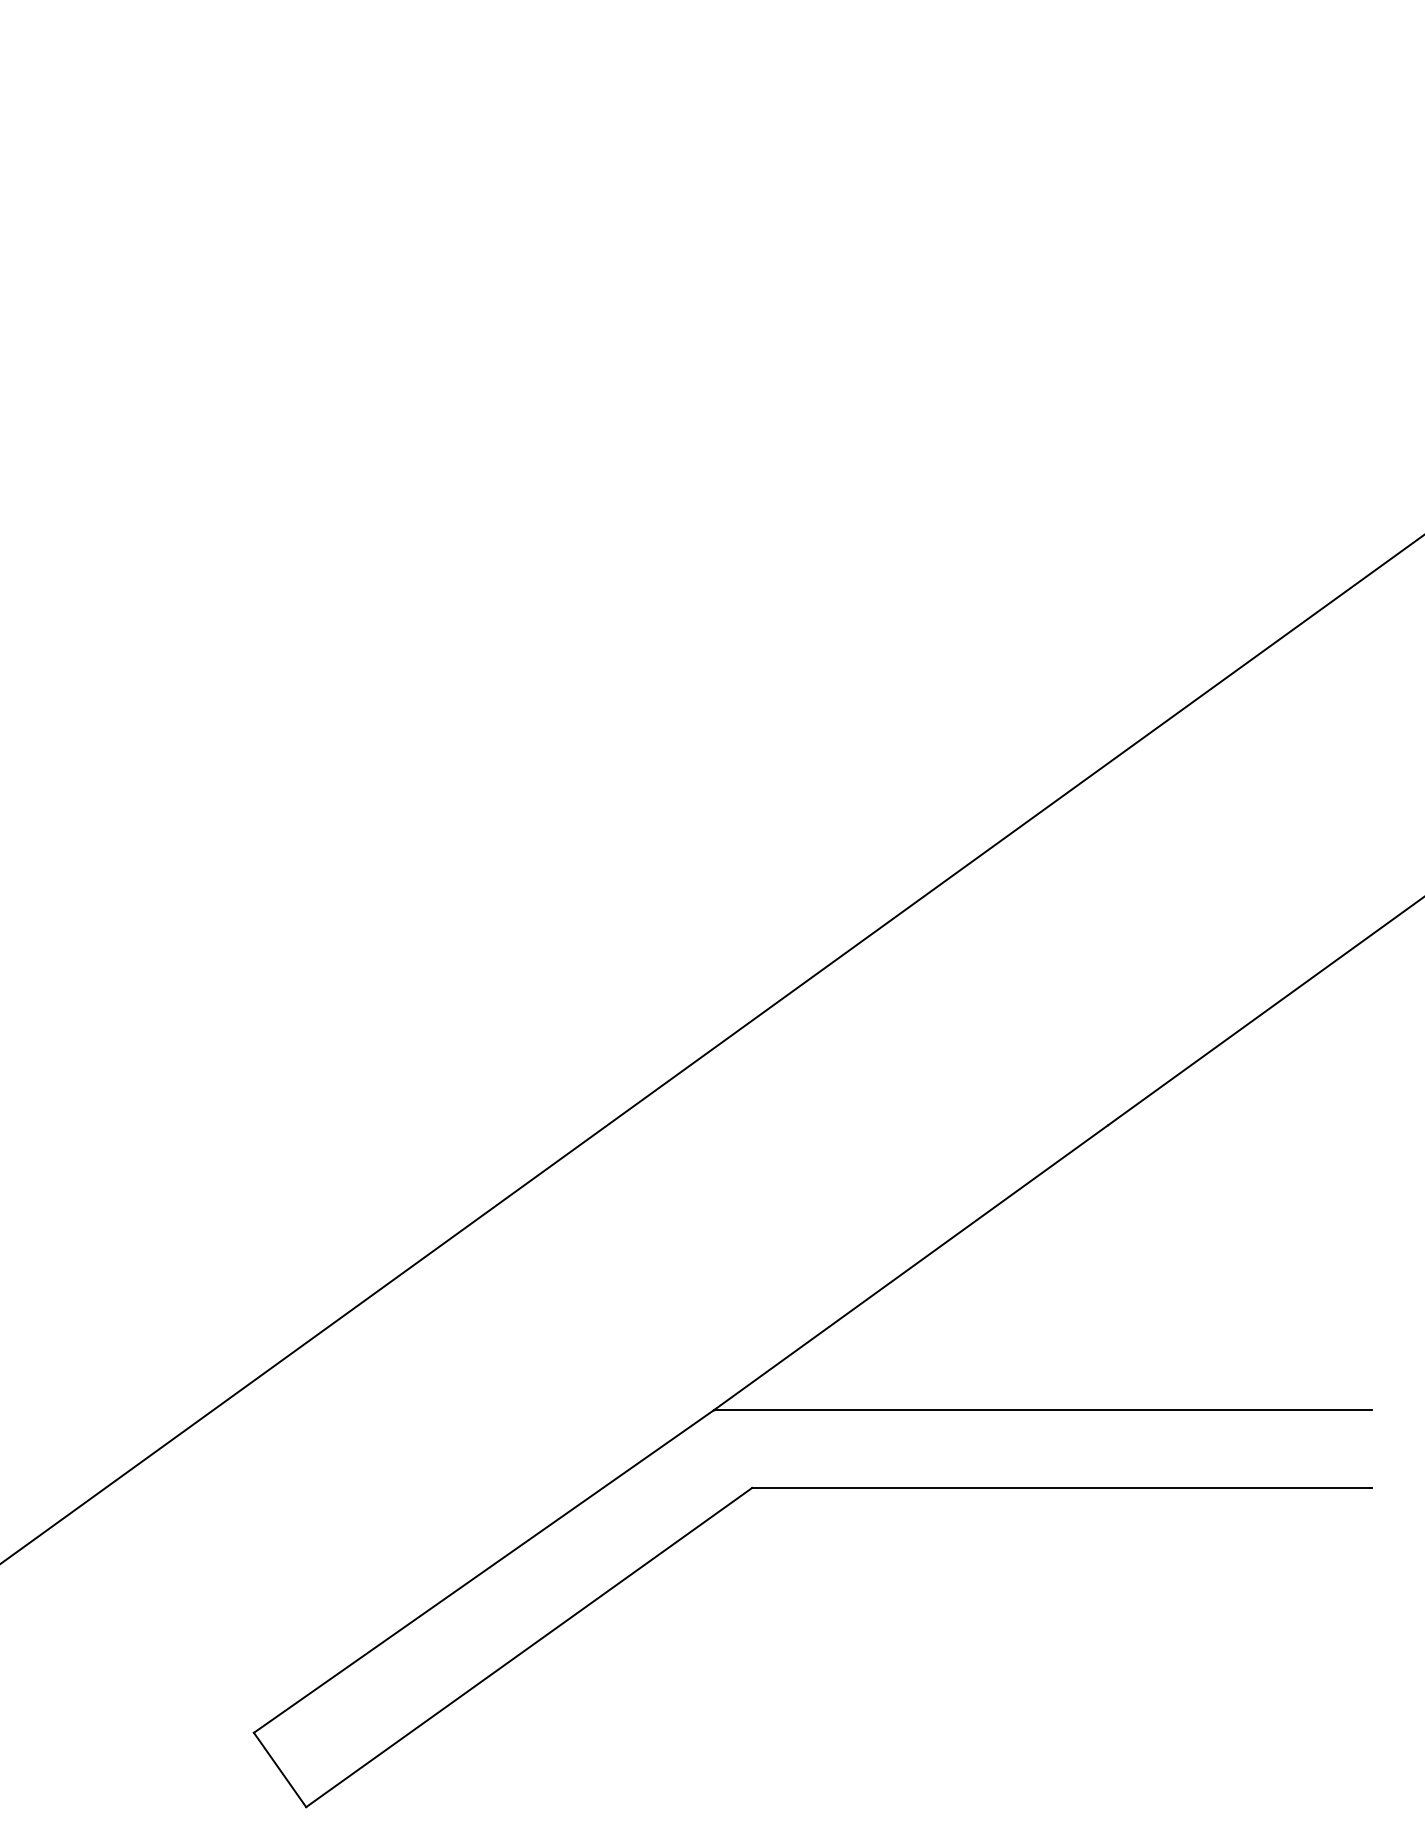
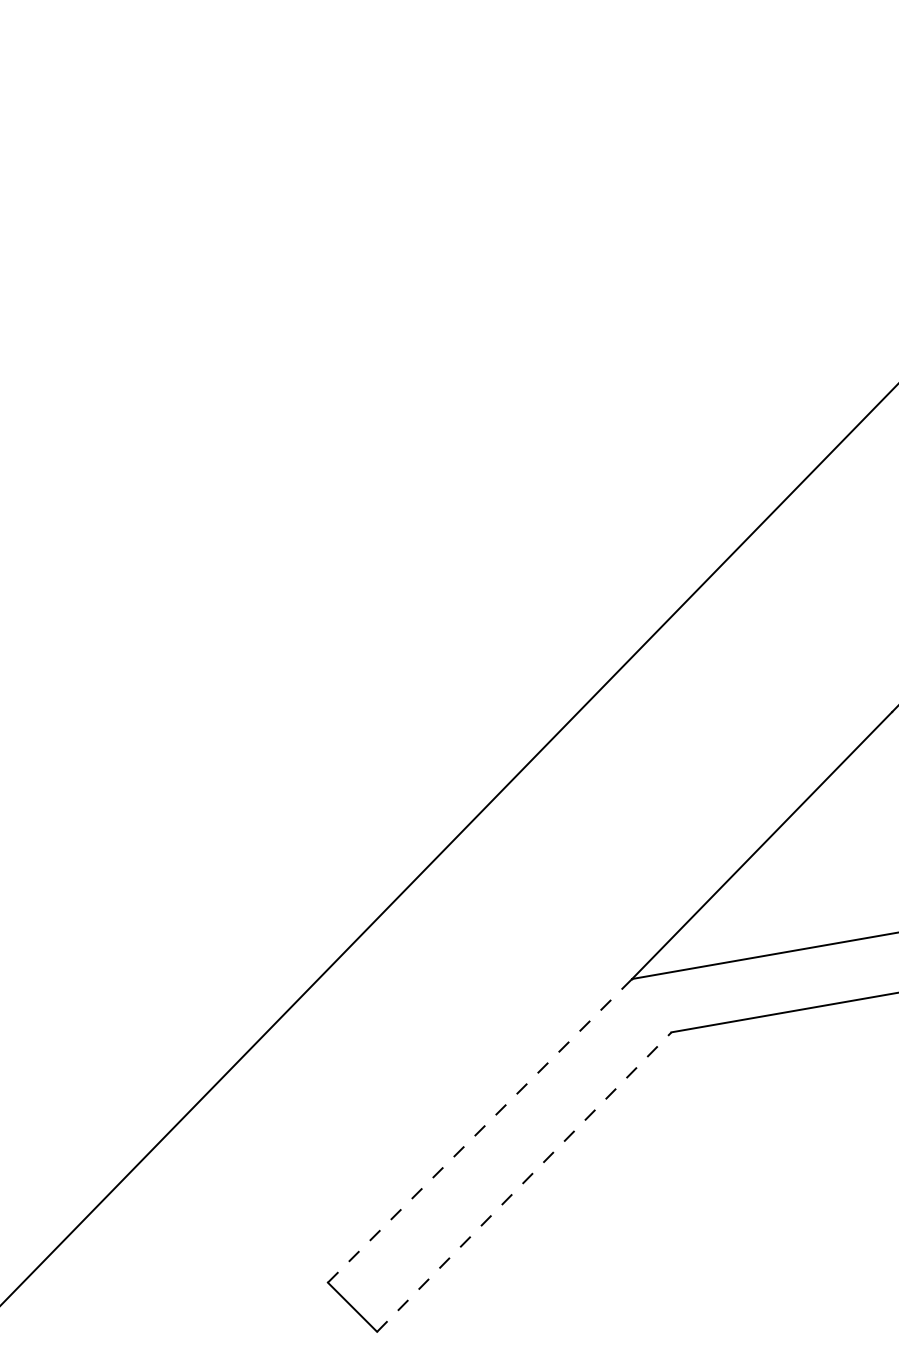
line: (483, 1571) -> (479, 1130), solid -> dashed
line: (529, 1647) -> (524, 1182), solid -> dashed

